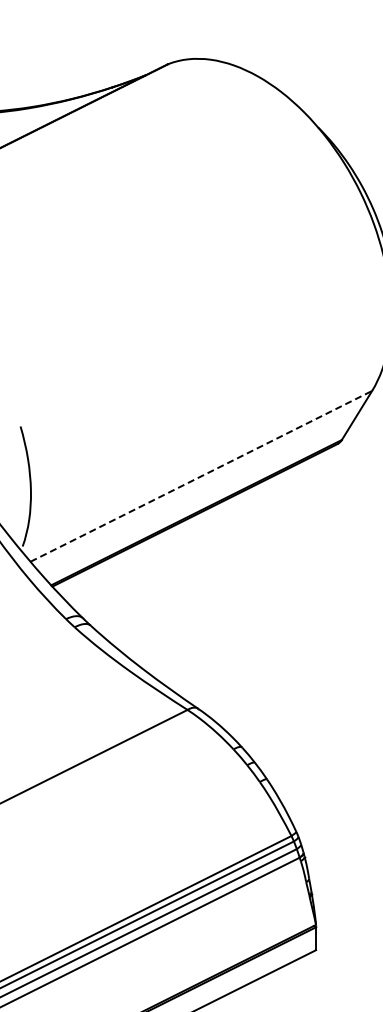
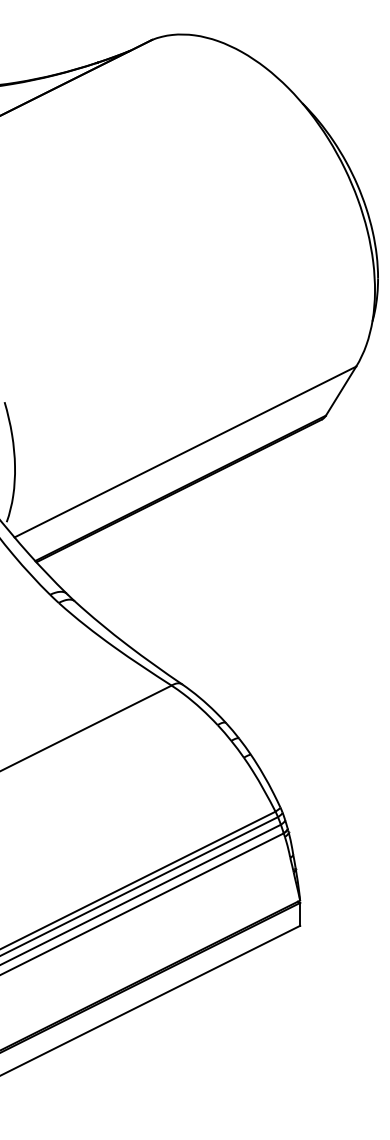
line: (201, 476) -> (185, 452), dashed -> solid

